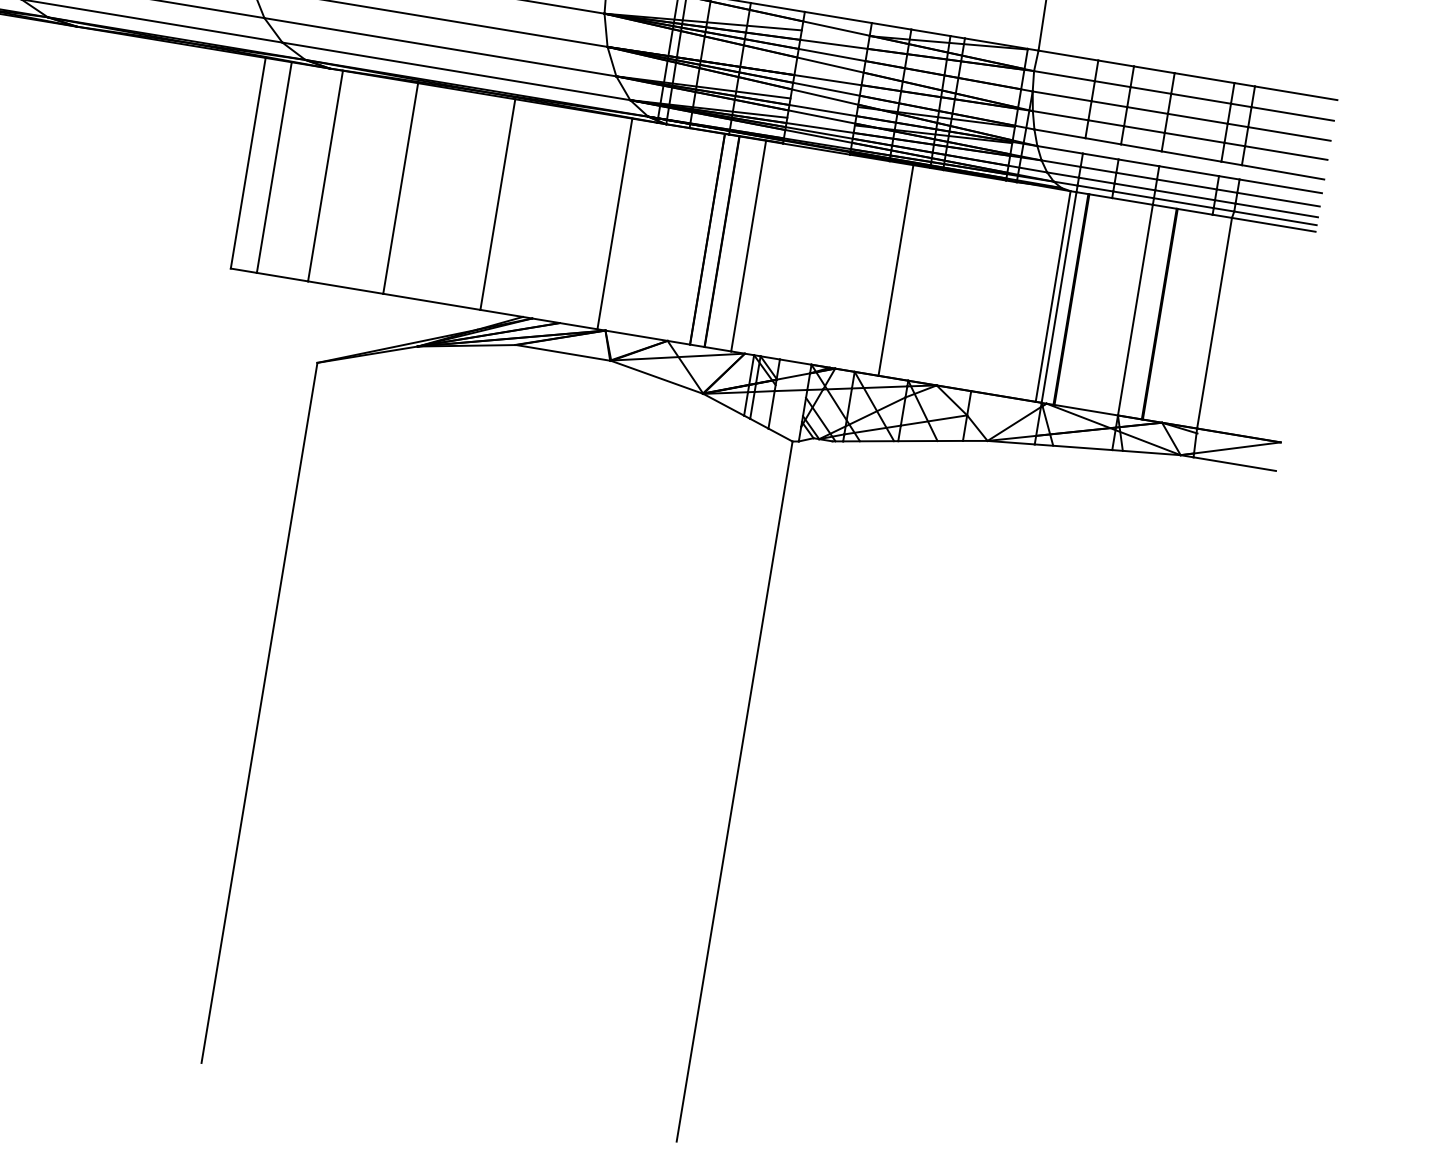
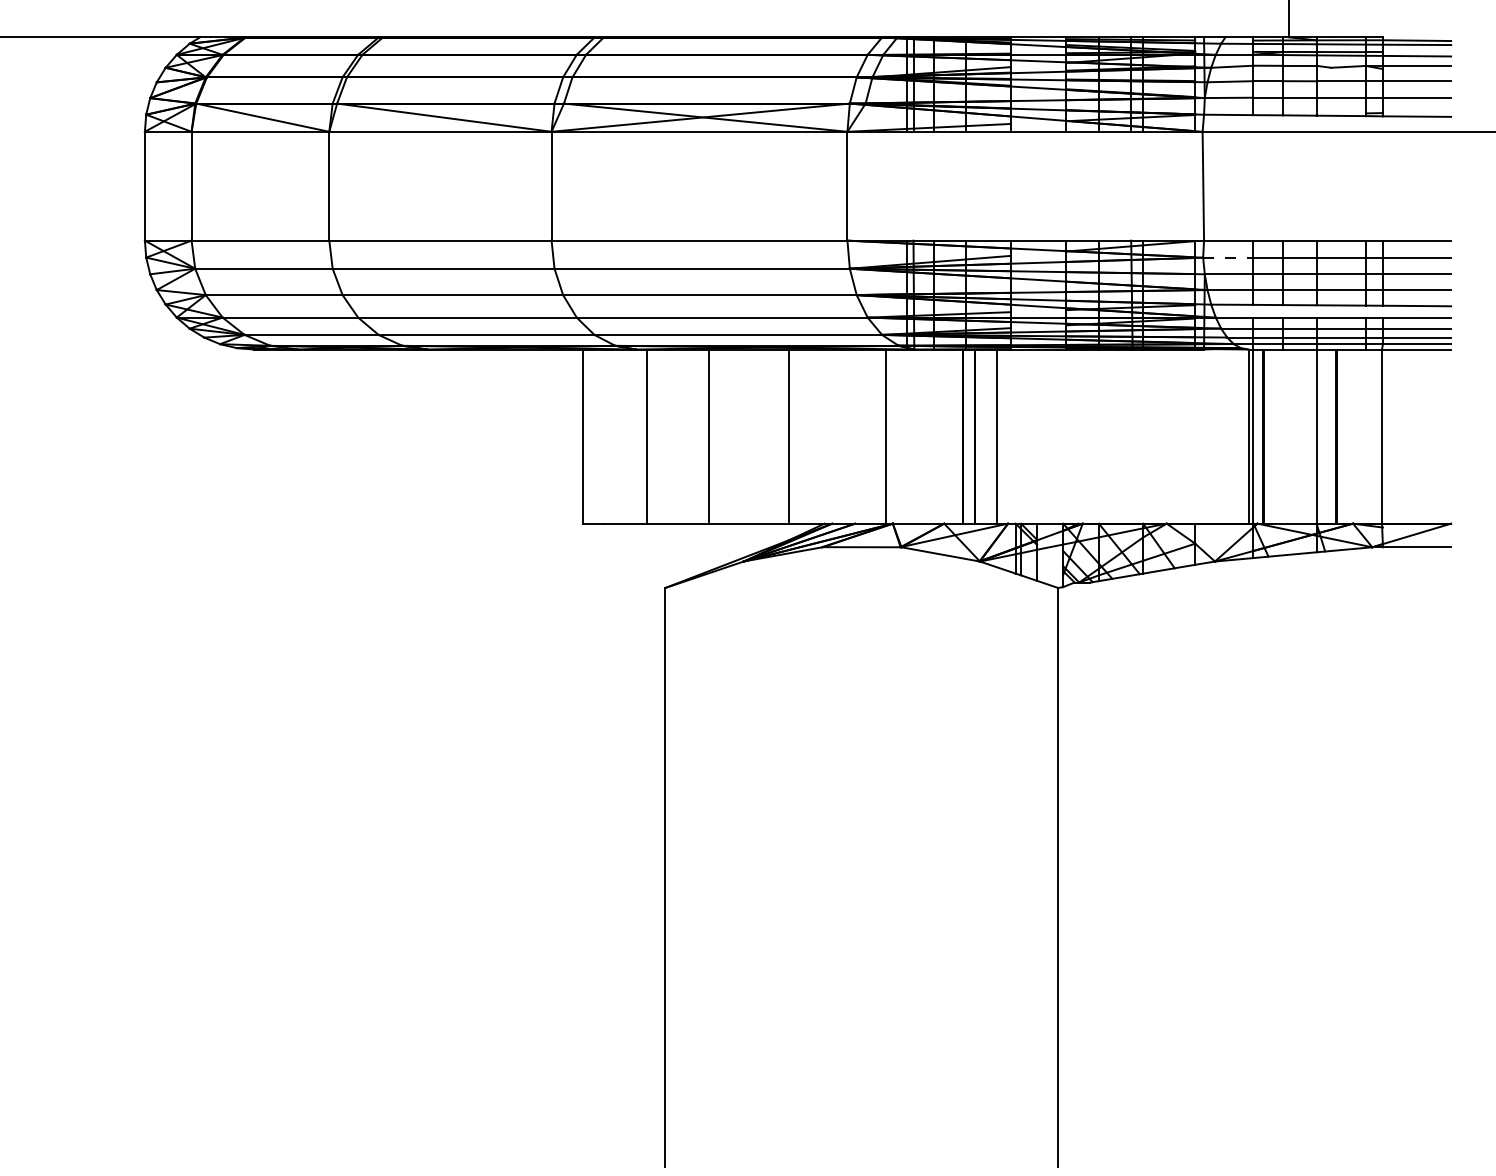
line: (1064, 75) -> (1228, 257), solid -> dashed
line: (274, 167) -> (604, 436), removed
line: (895, 270) -> (1118, 436), removed

